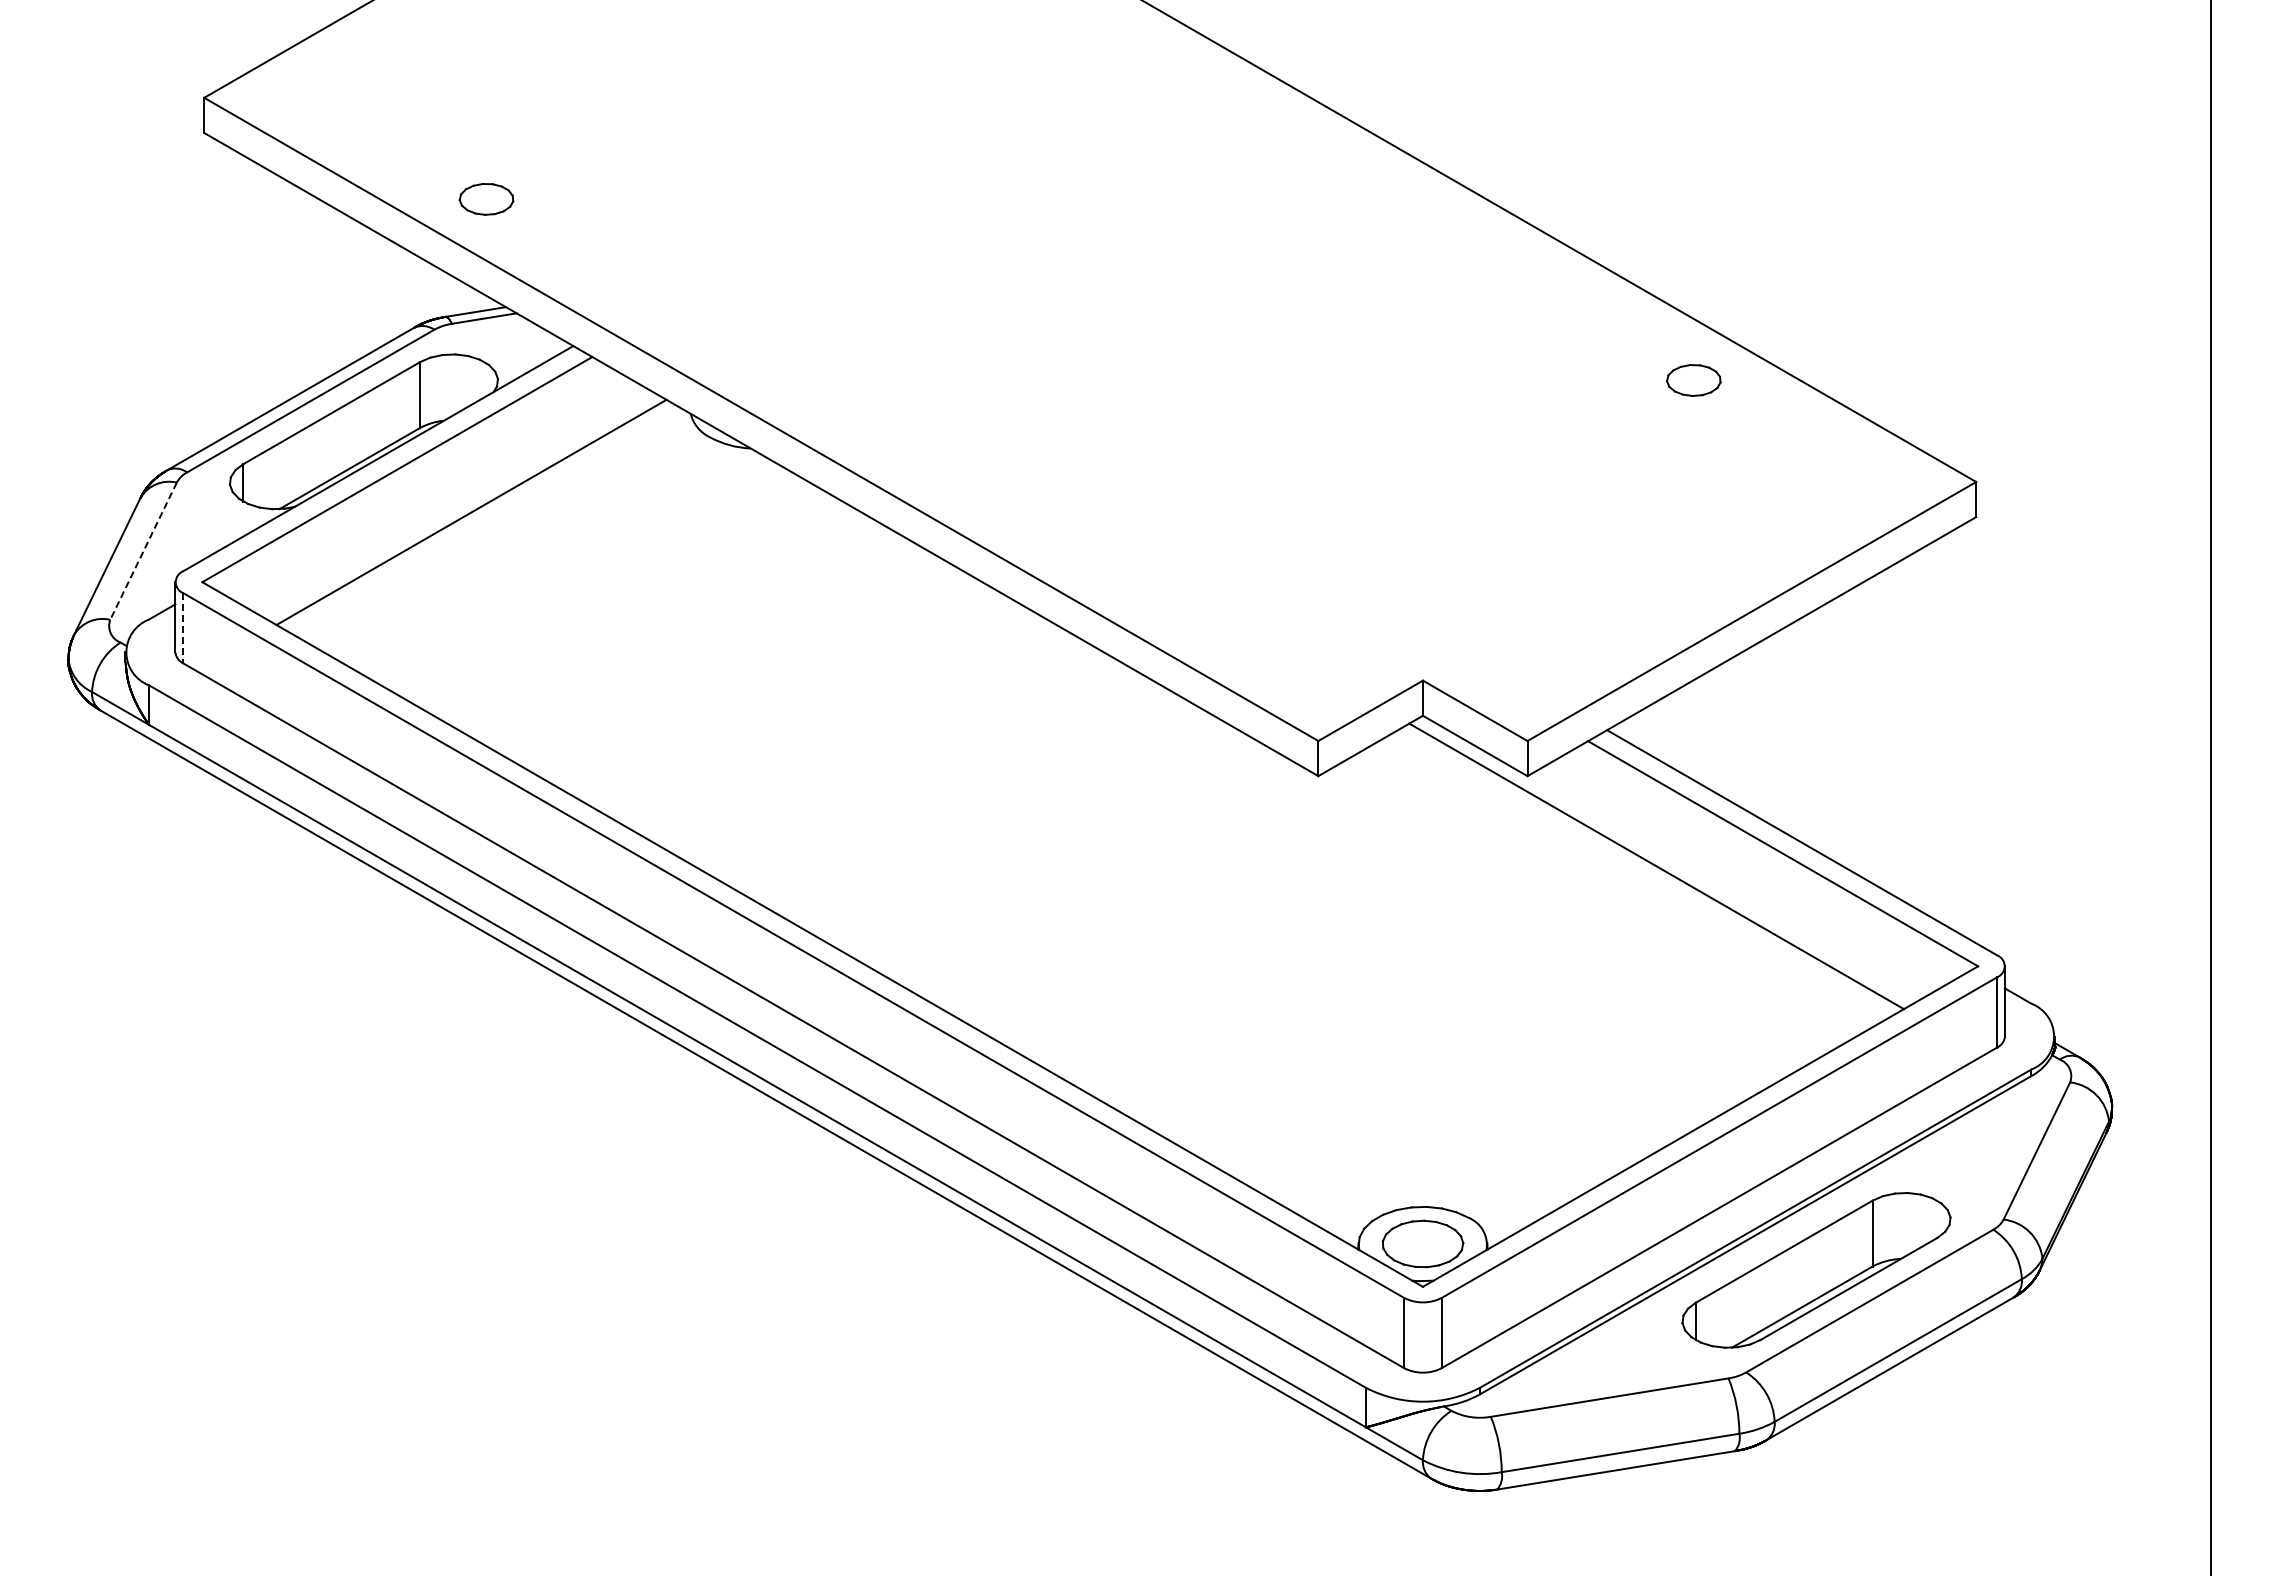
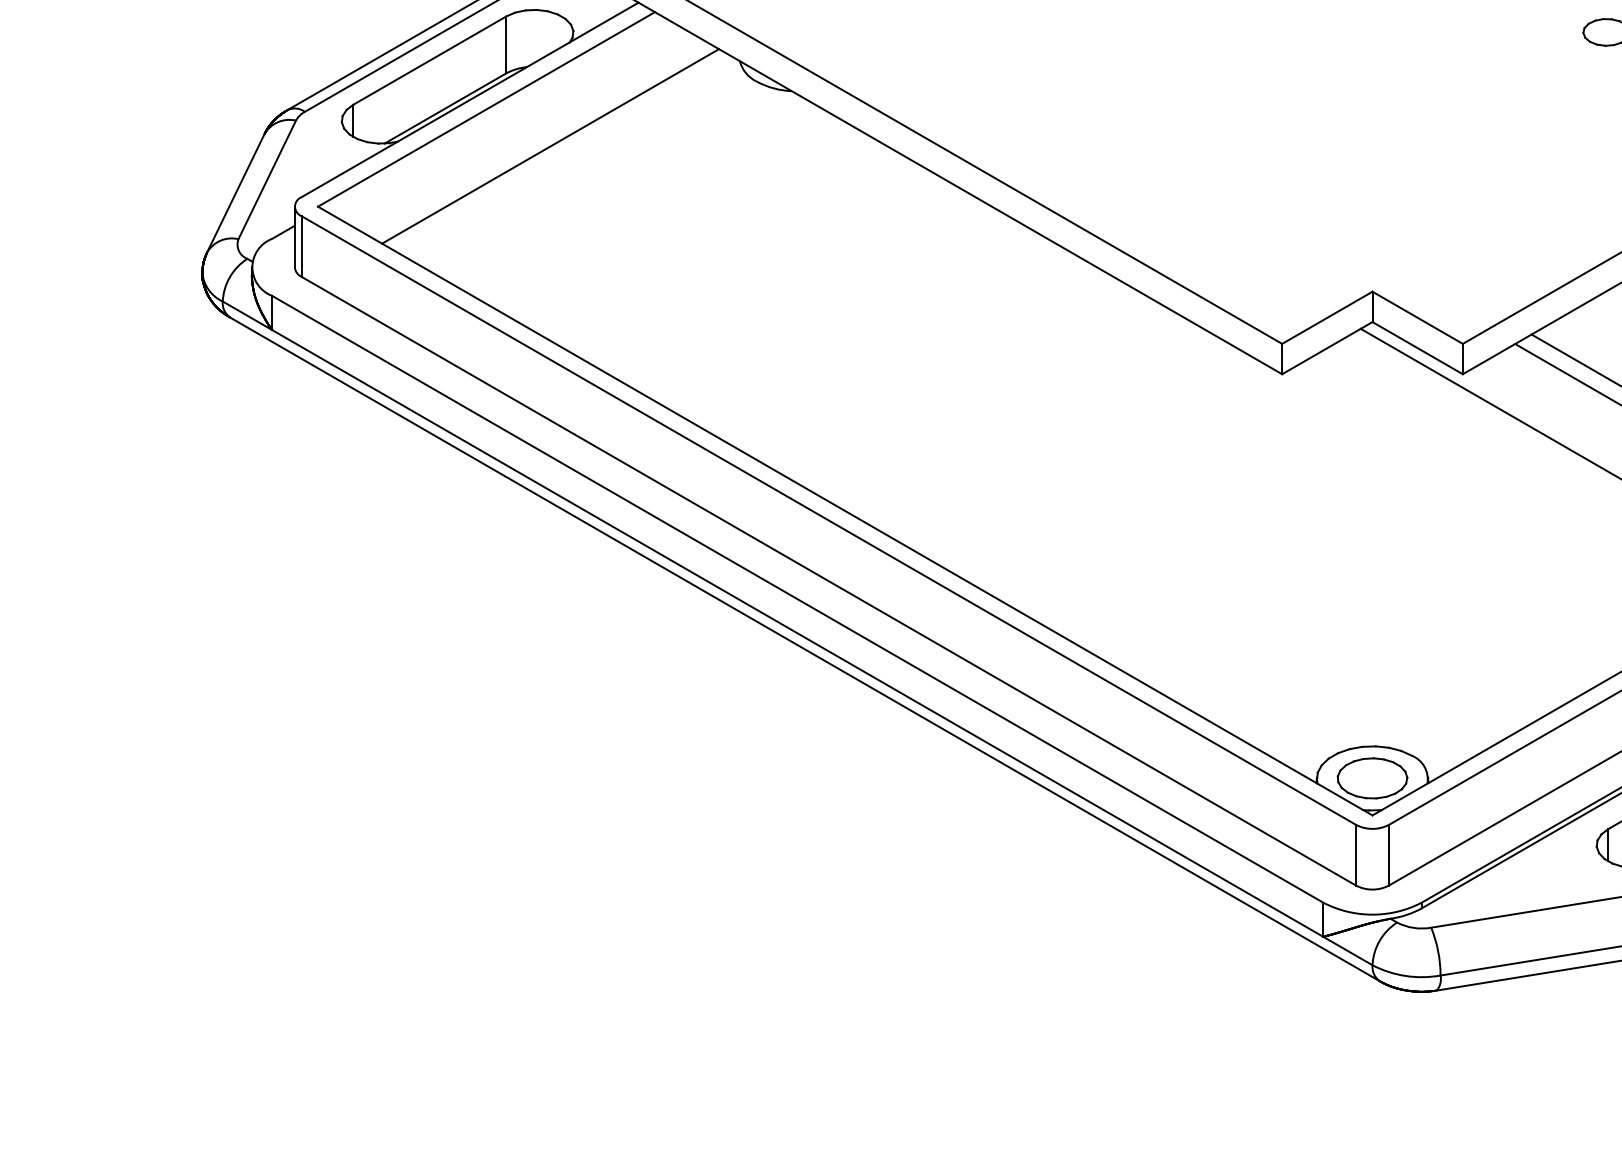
line: (143, 551) -> (267, 180), dashed -> solid
line: (183, 628) -> (301, 246), dashed -> solid

